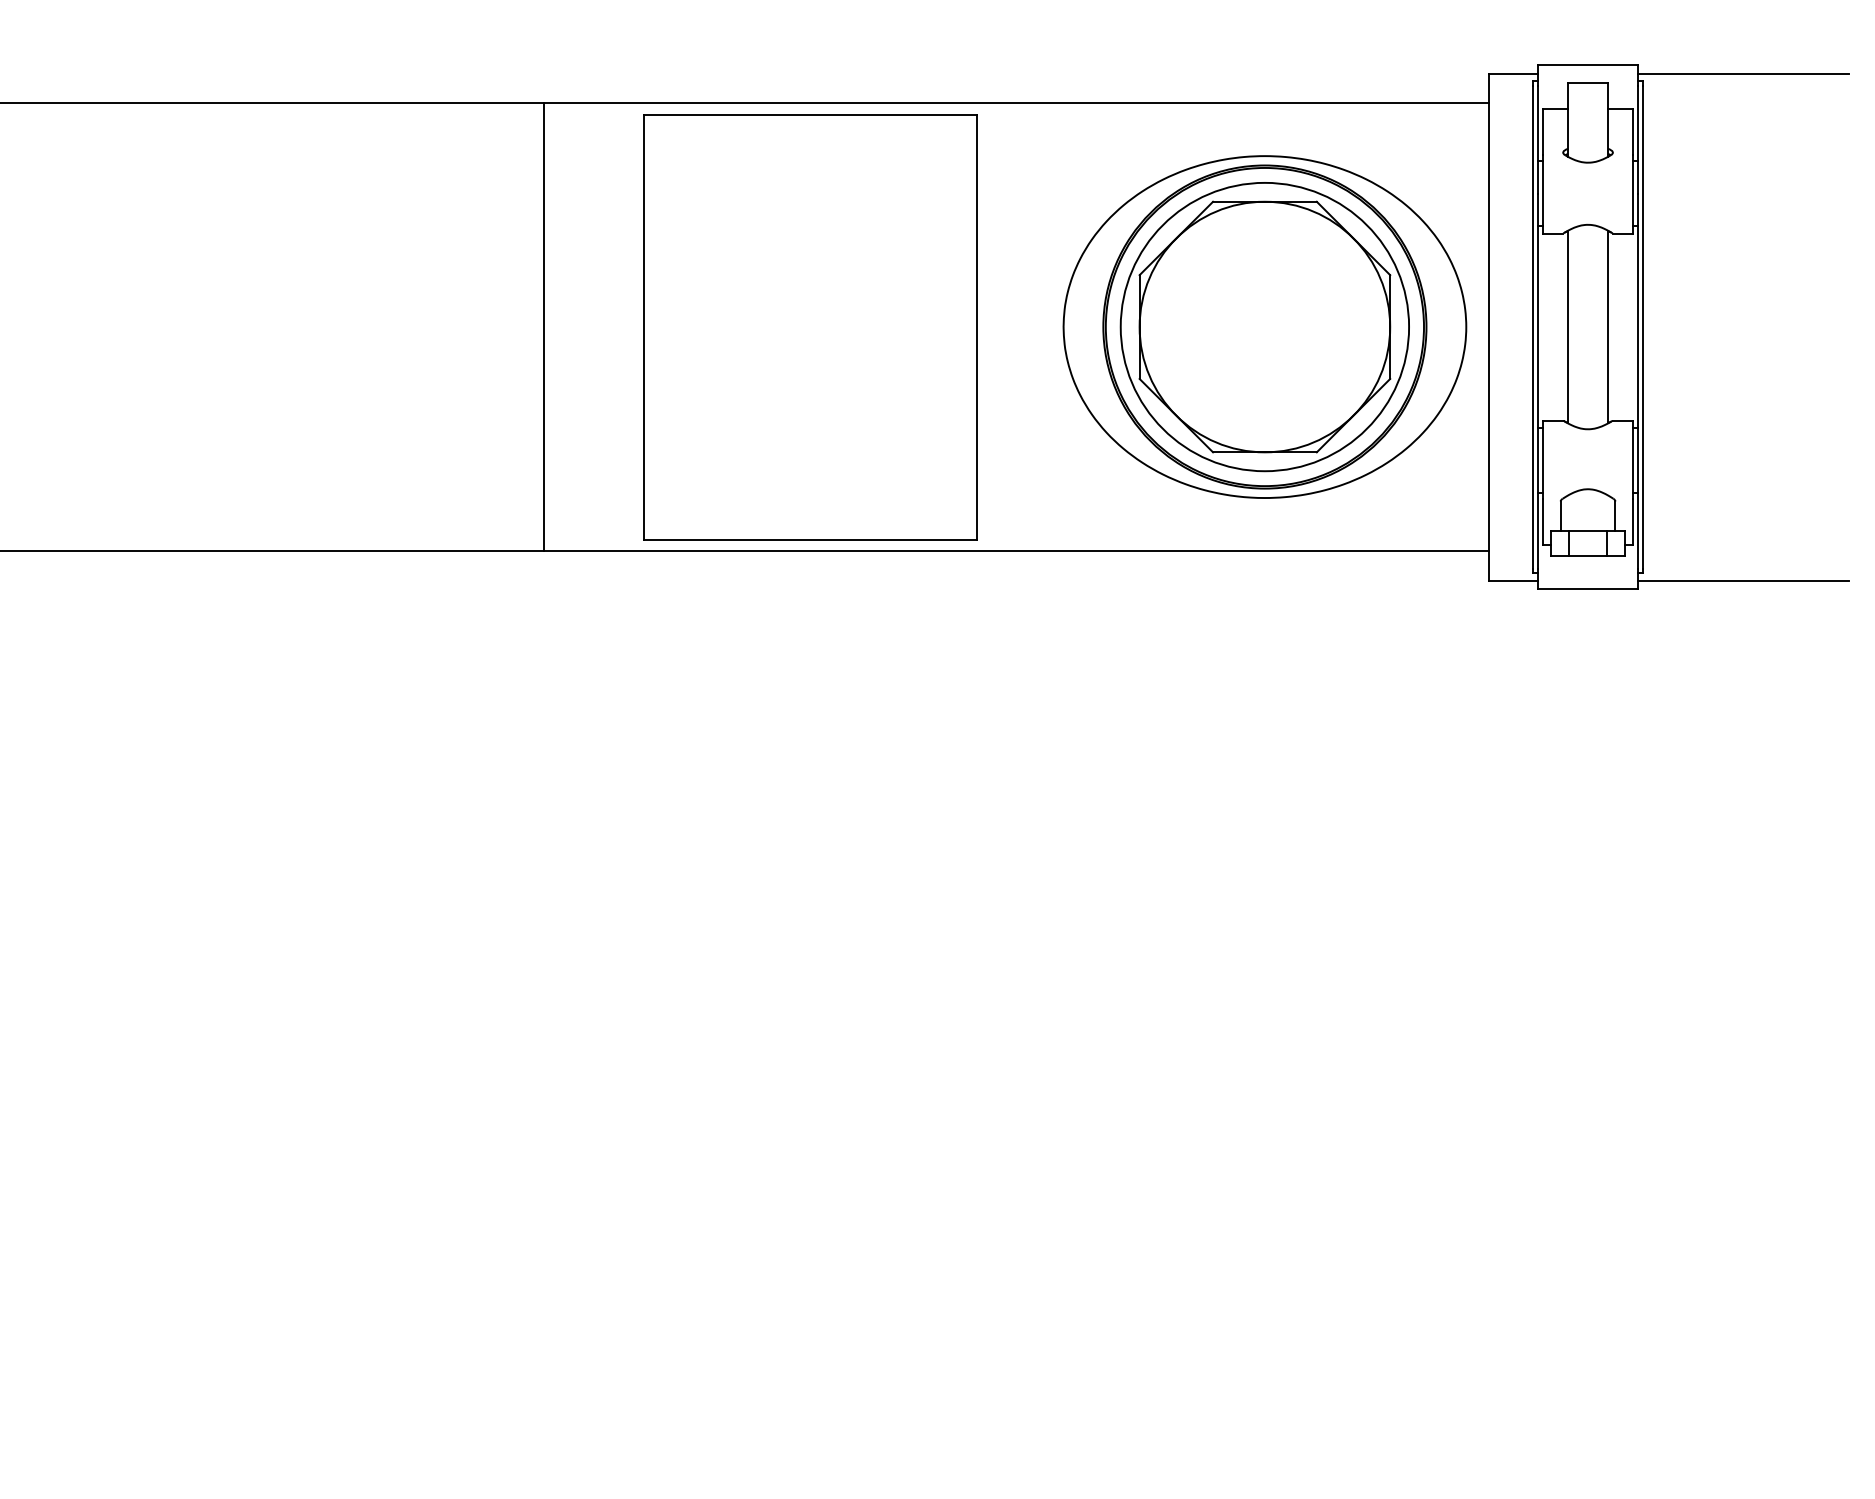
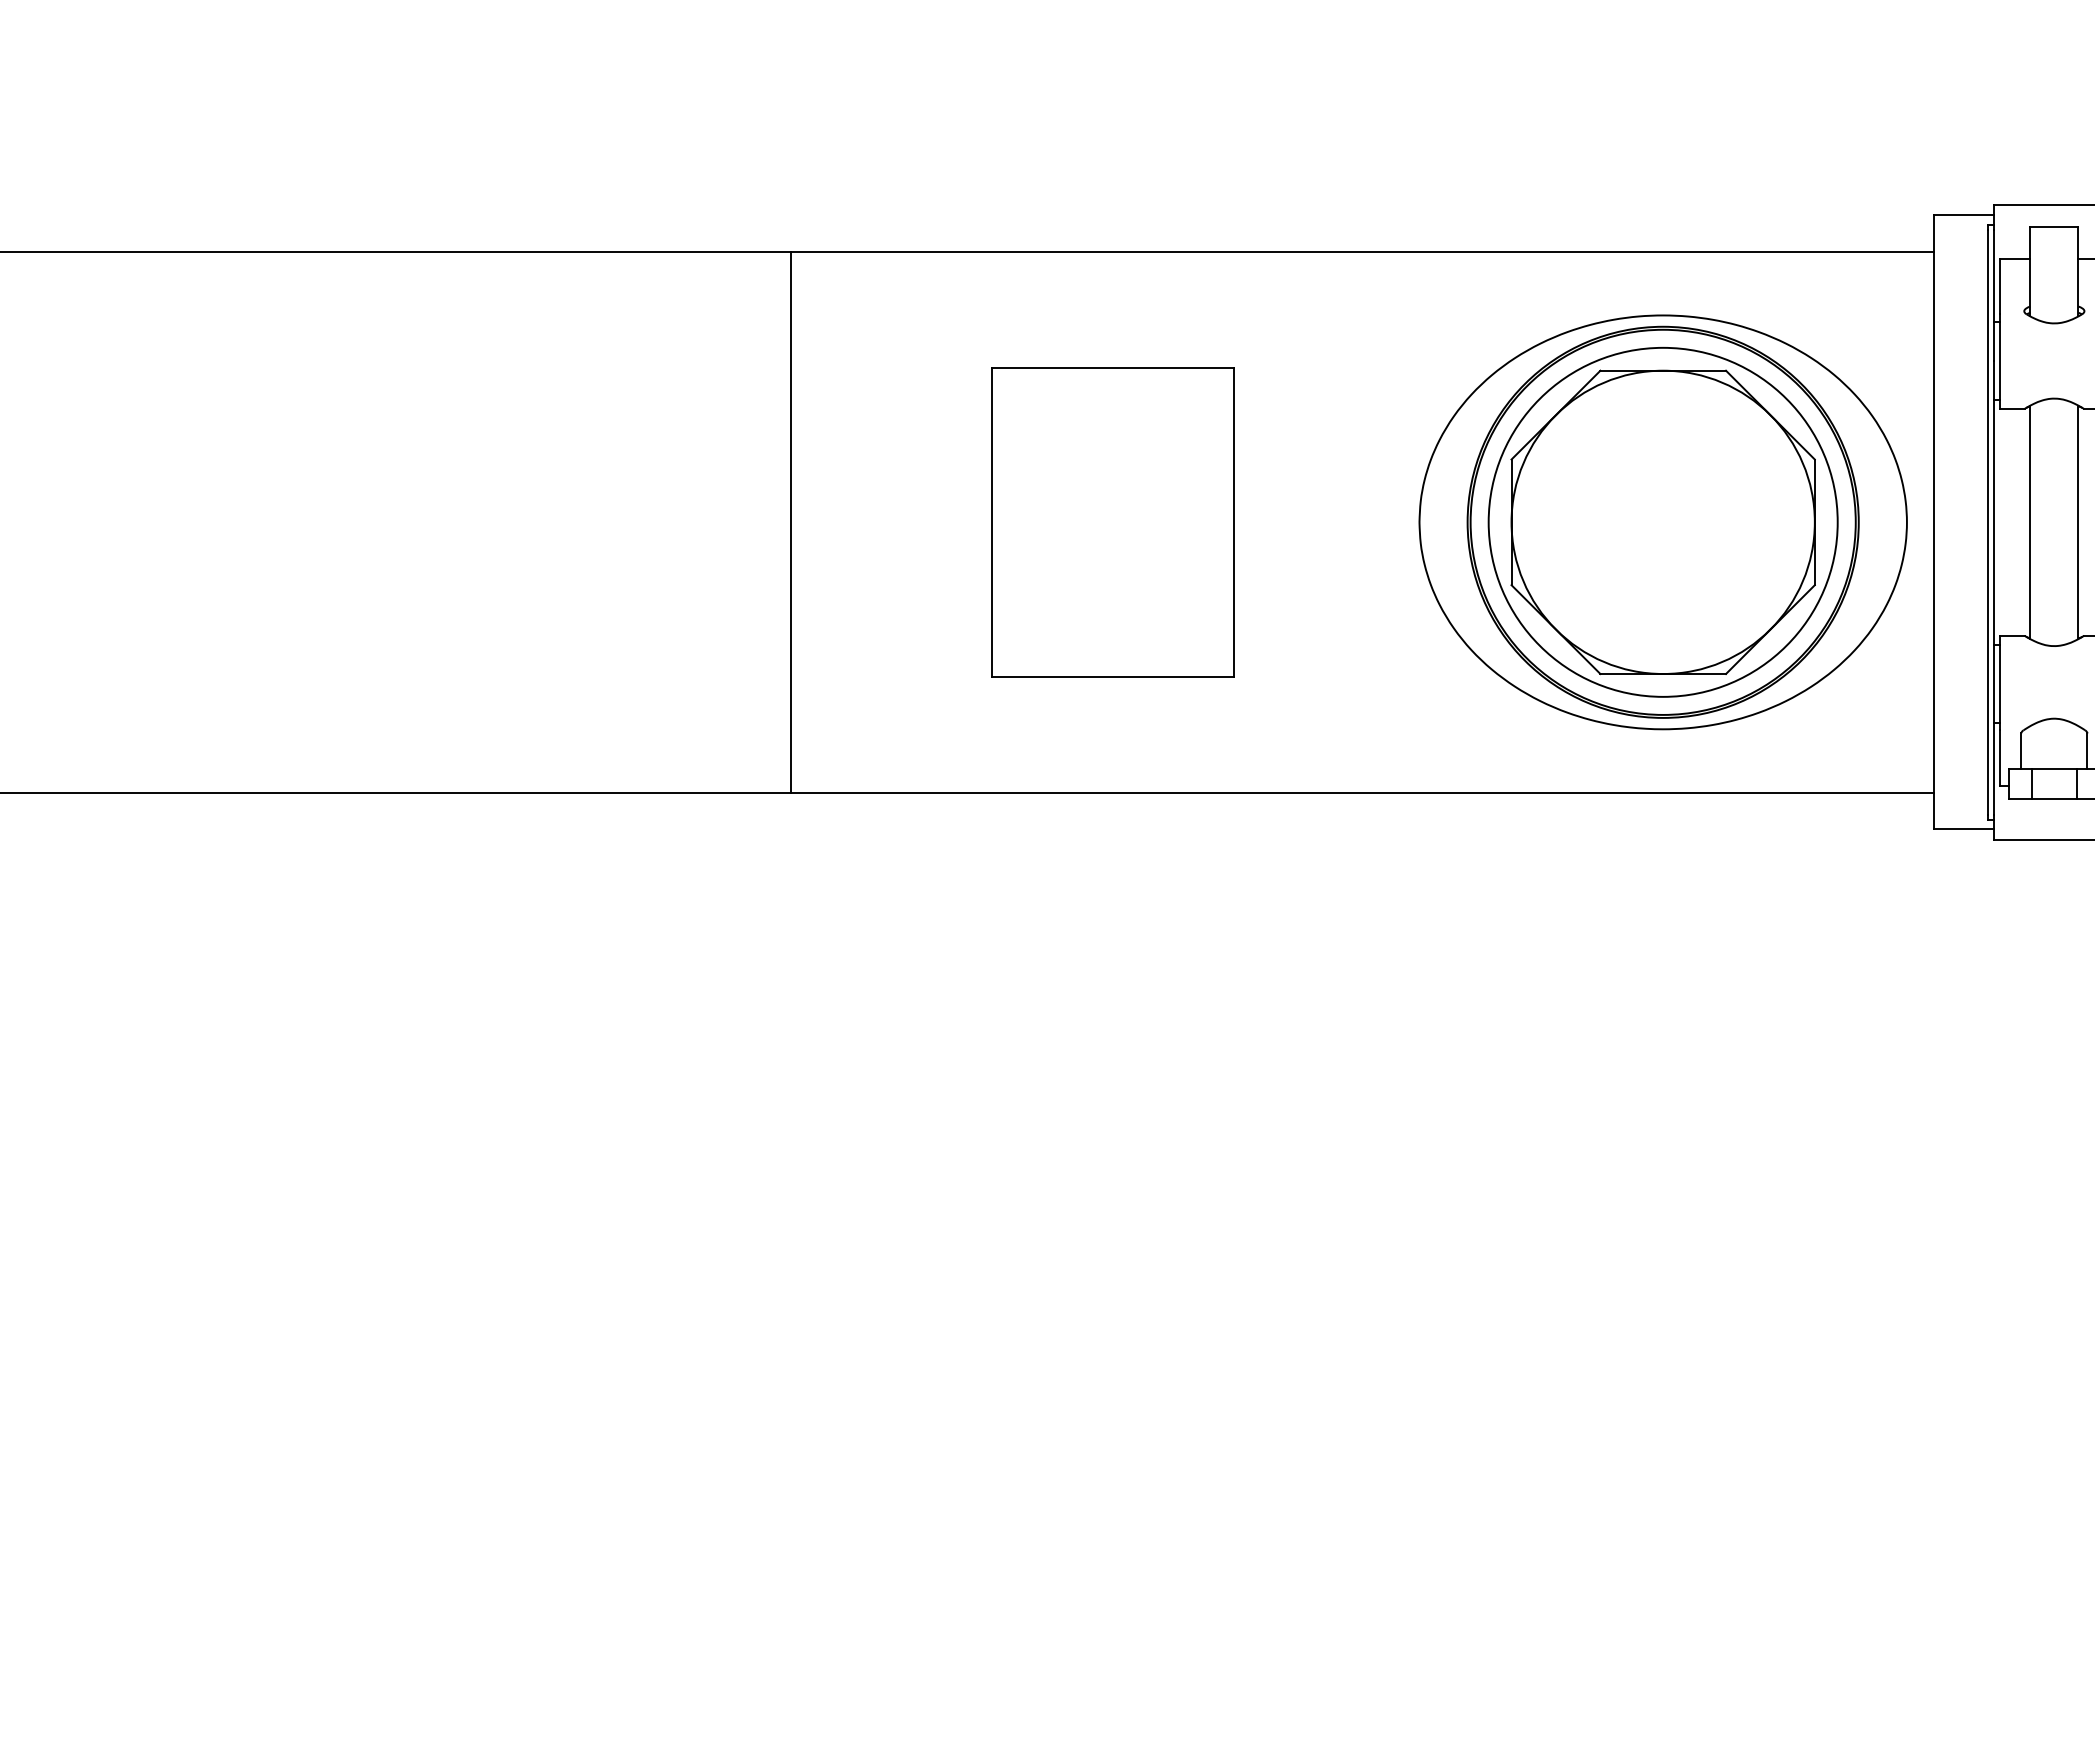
part: (810, 327) -> (1113, 522), size x0.6

